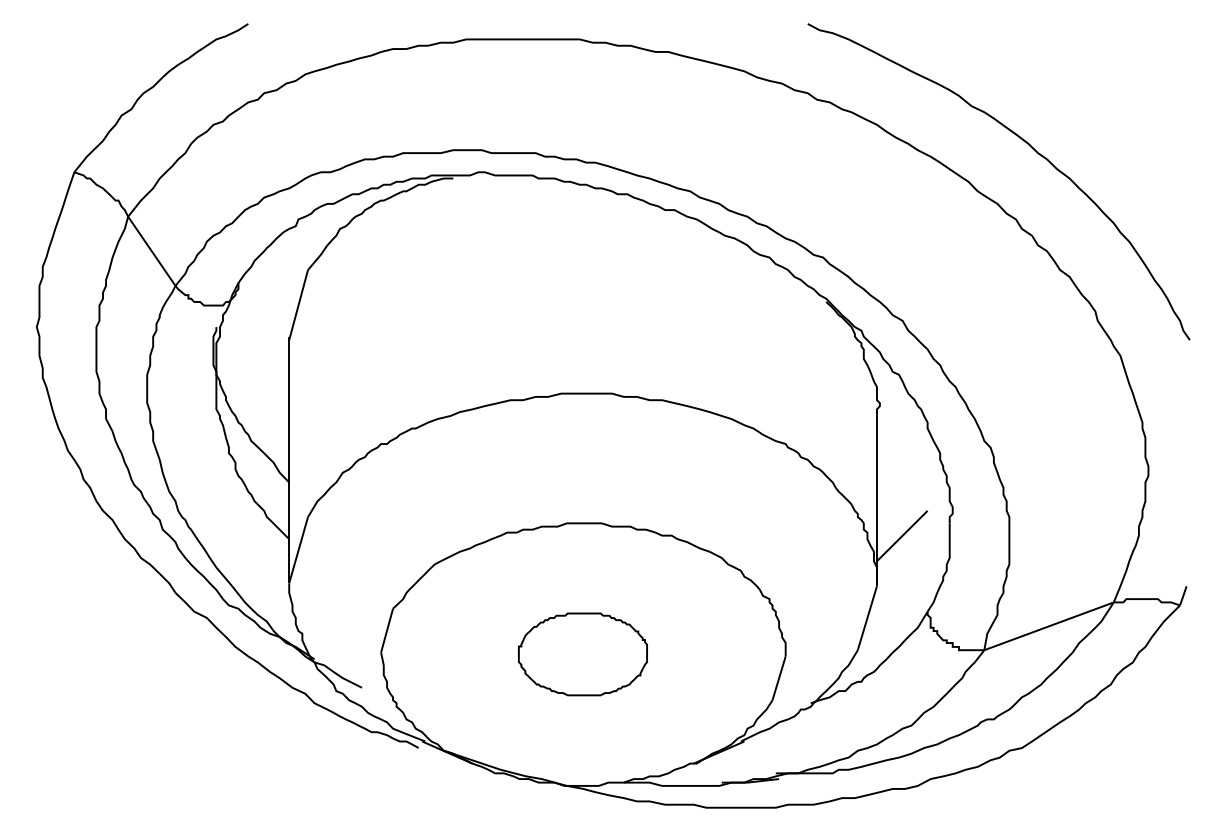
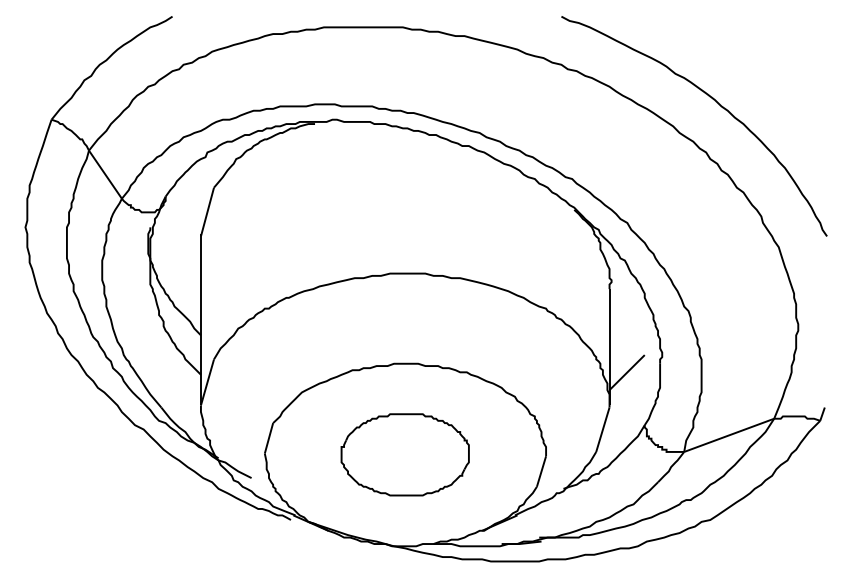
part: (582, 653) -> (404, 454), size x1.43

